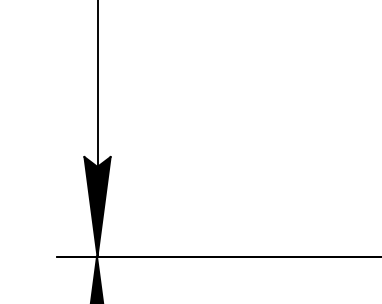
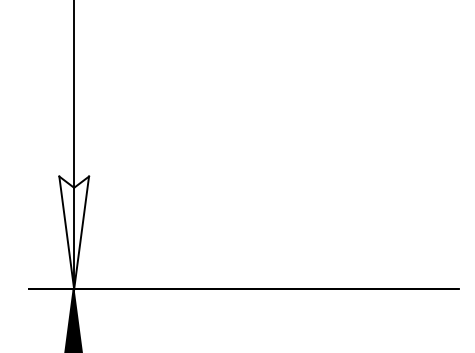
fill: (97, 206) -> (74, 232), removed

